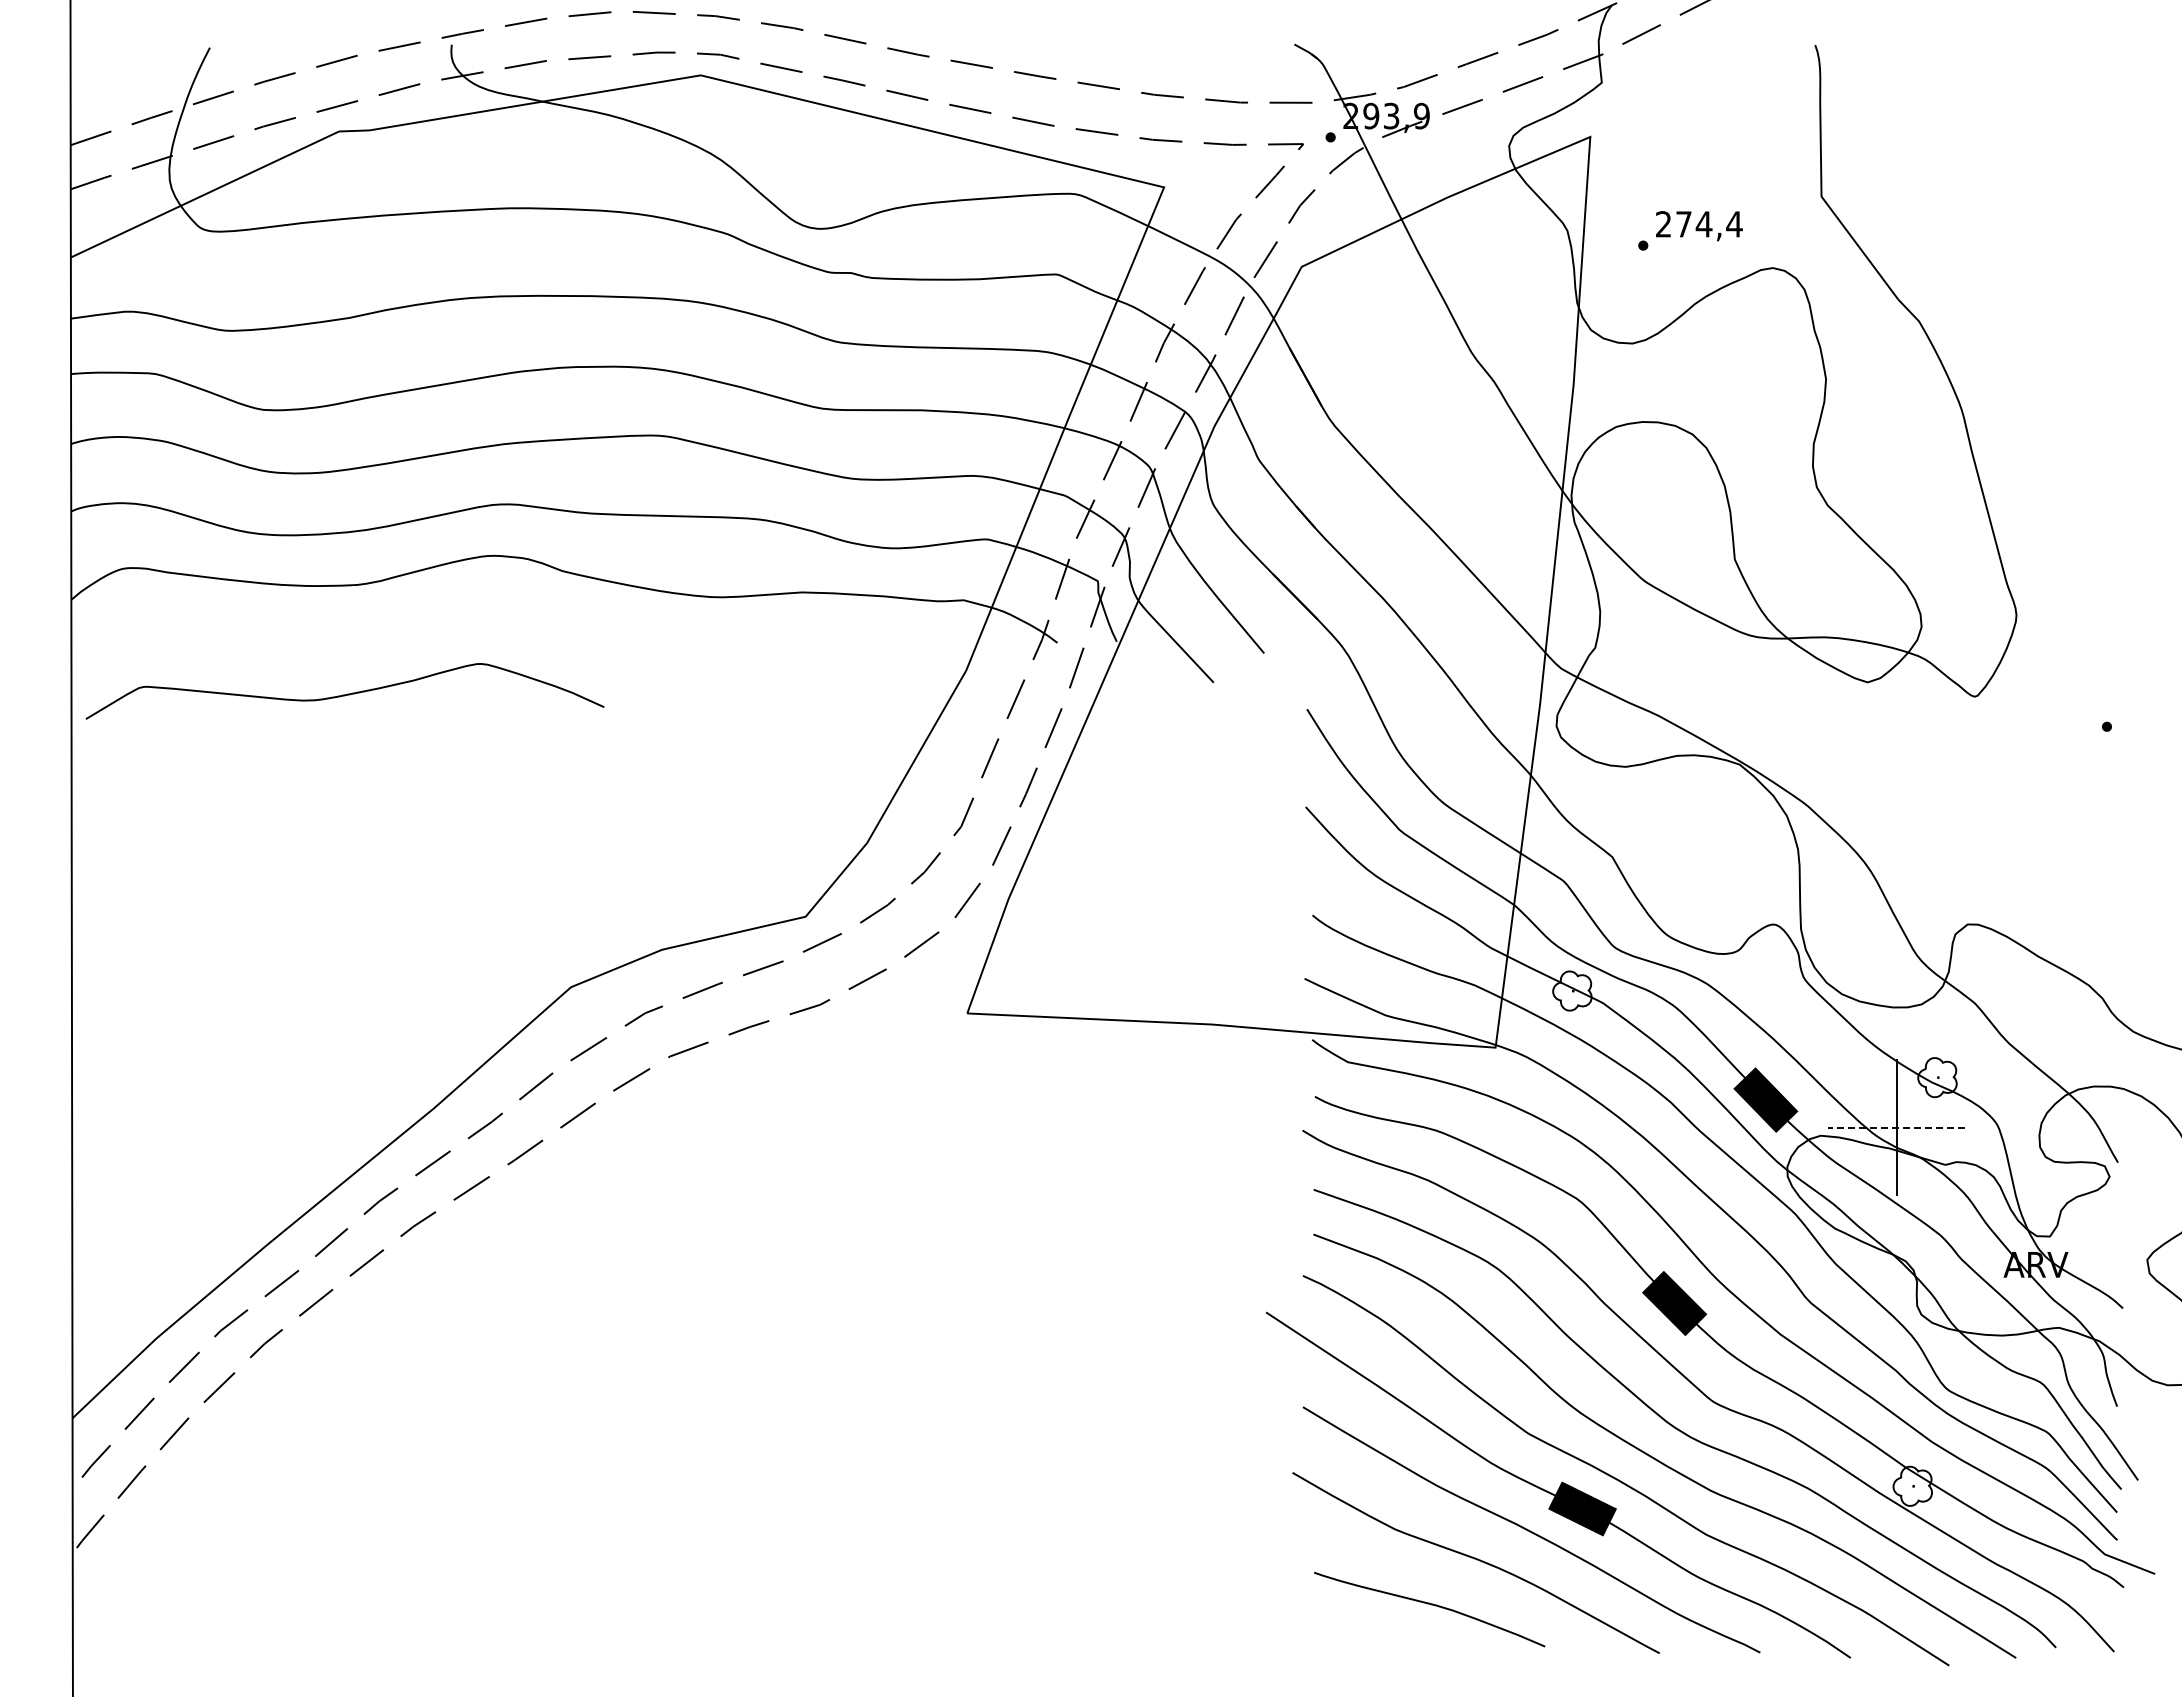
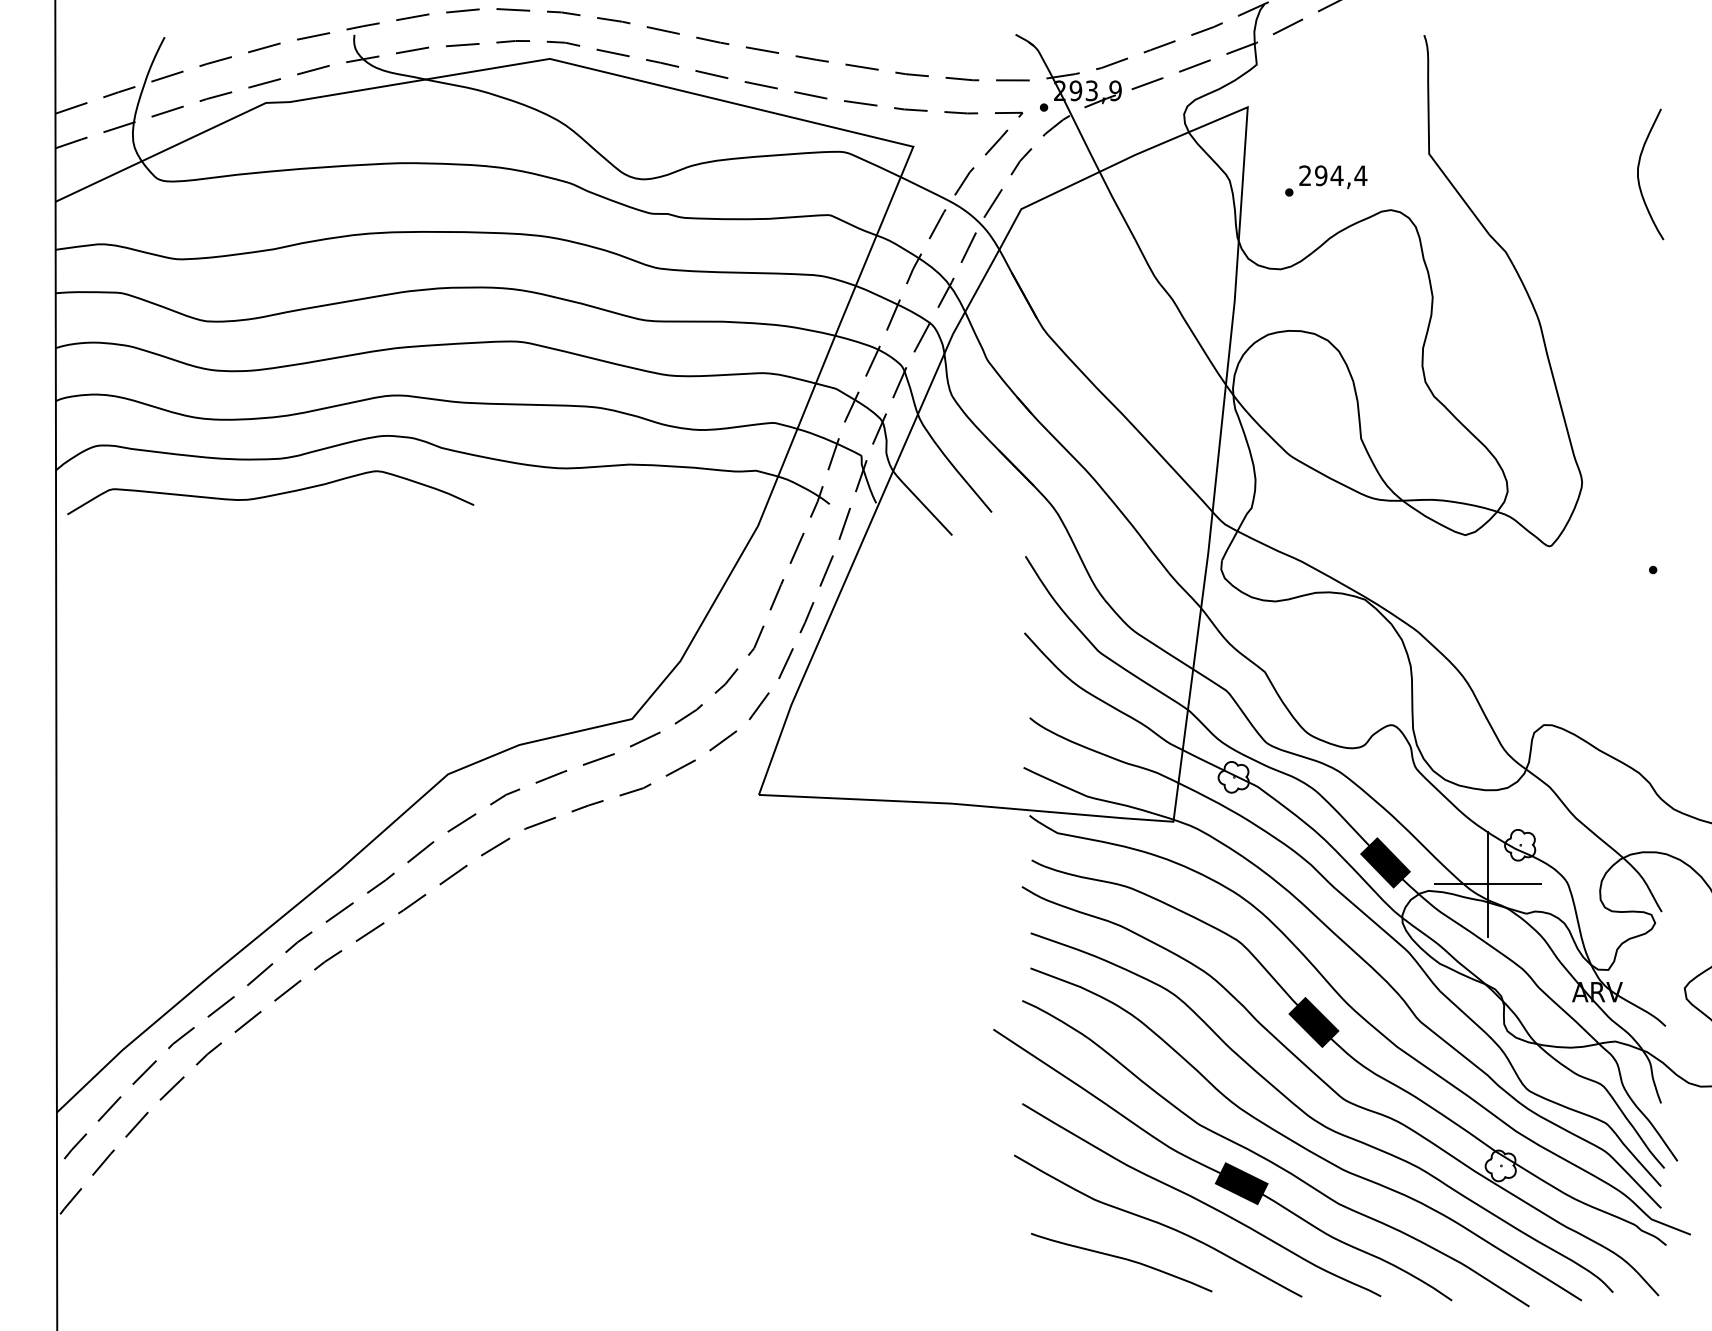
curve: (2088, 222) -> (1638, 174), added
text: (1683, 224) -> (1320, 175), 274,4 -> 294,4
curve: (344, 694) -> (270, 495), moved
line: (1896, 1127) -> (1487, 884), dashed -> solid

